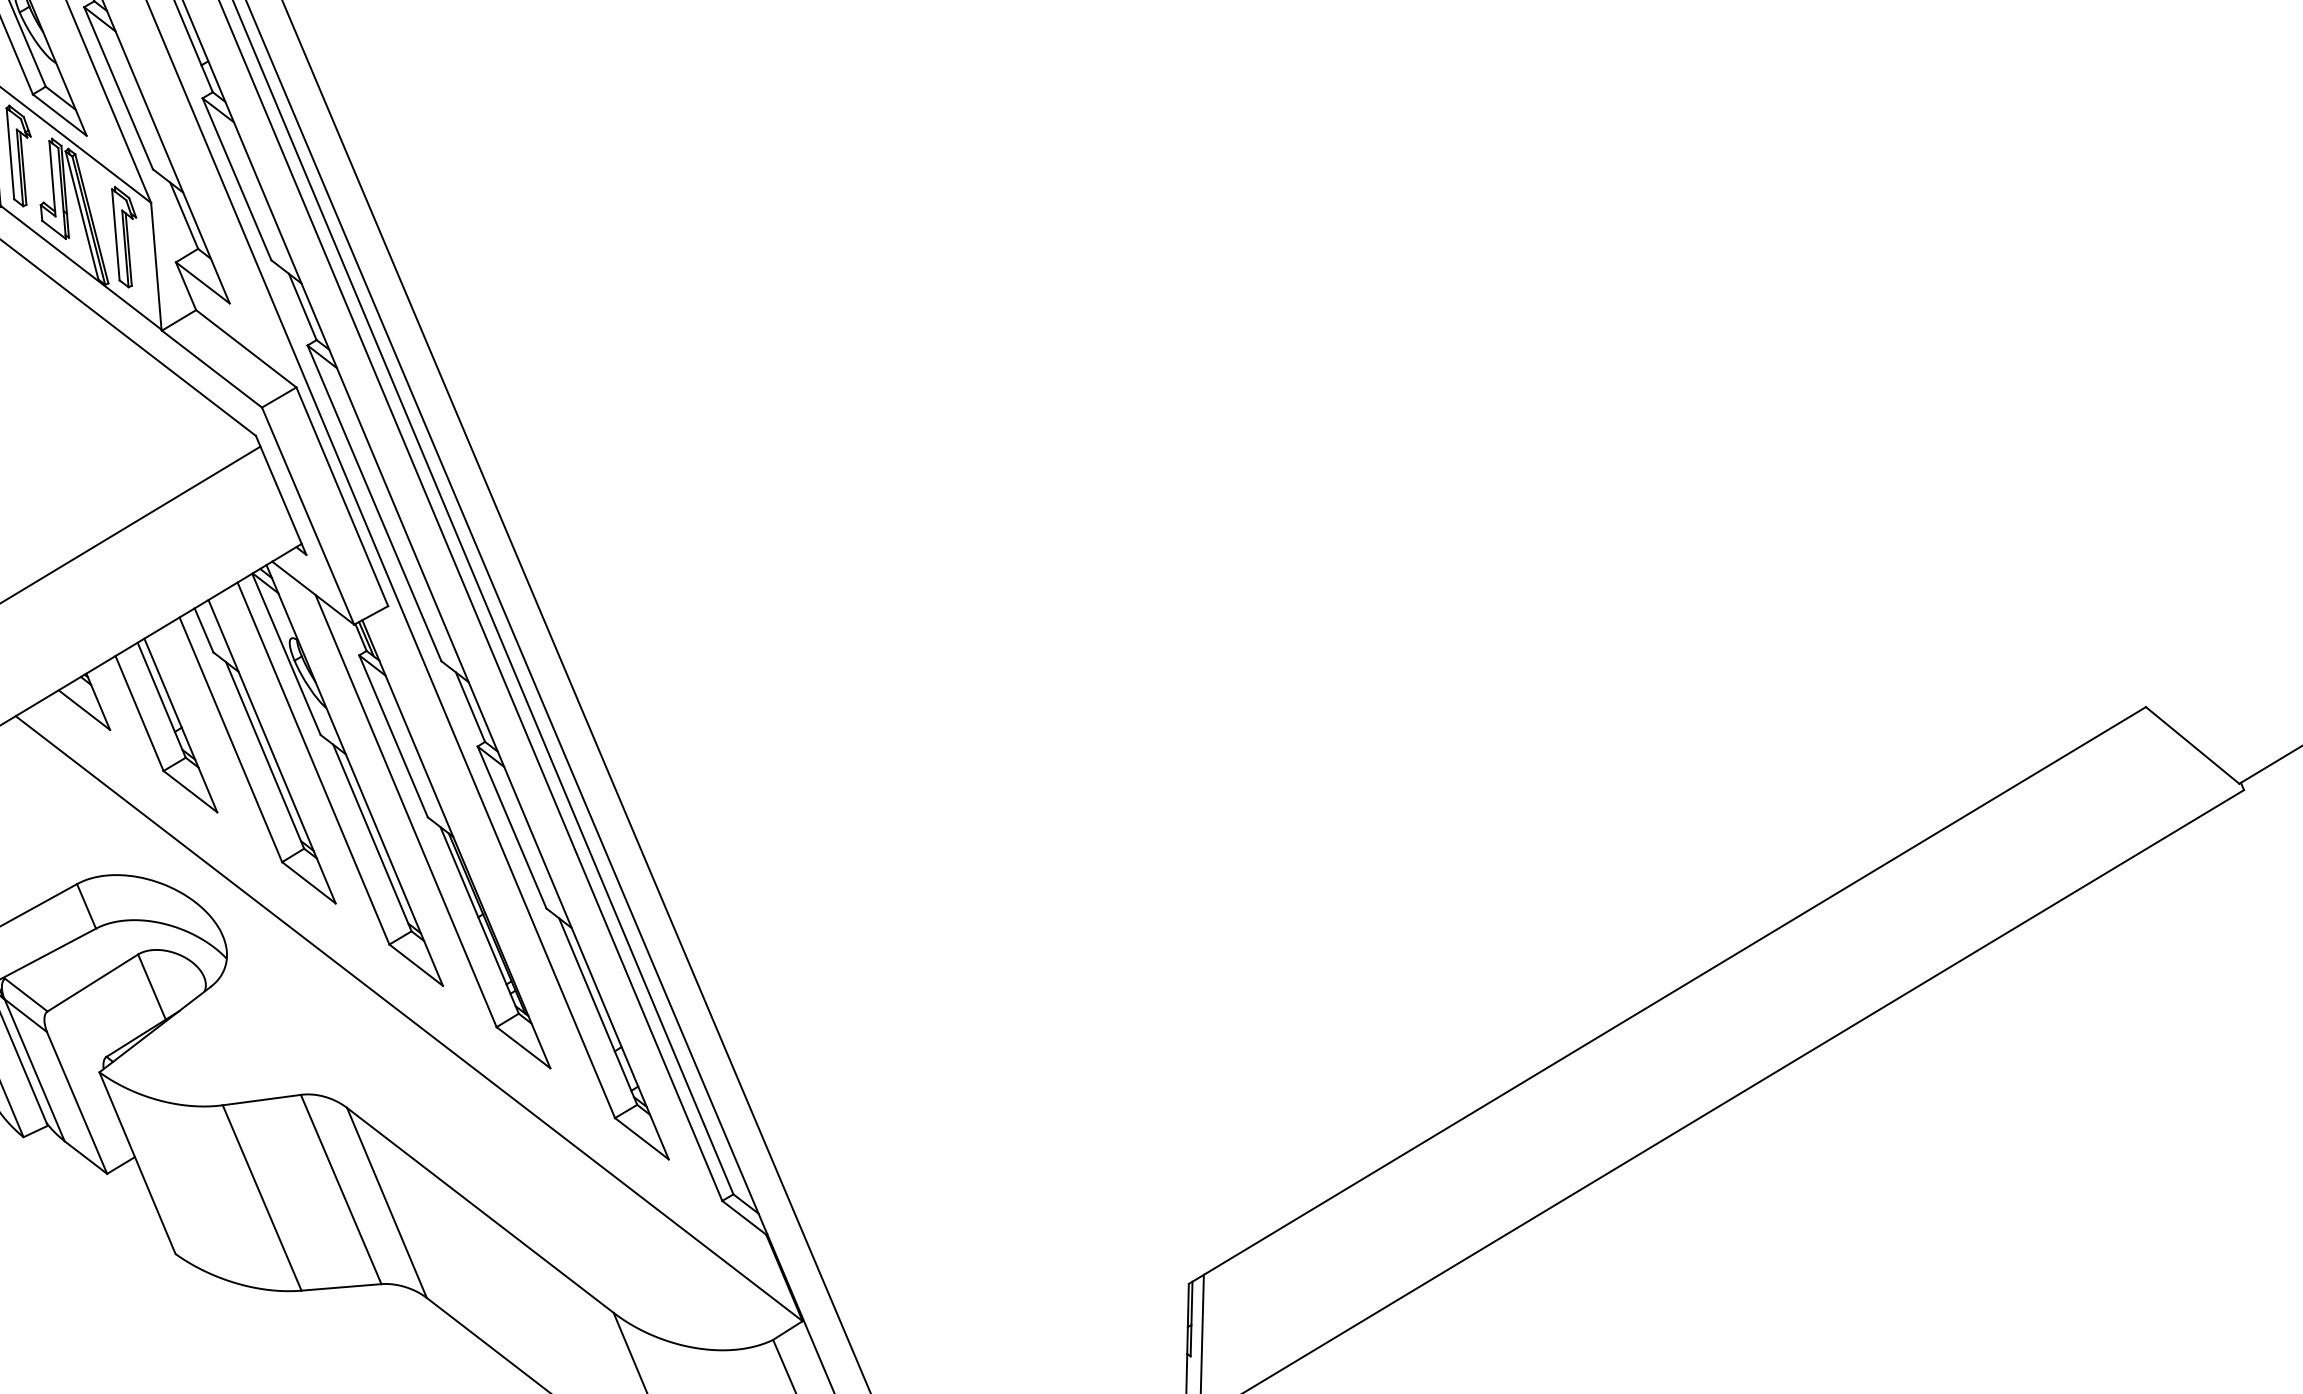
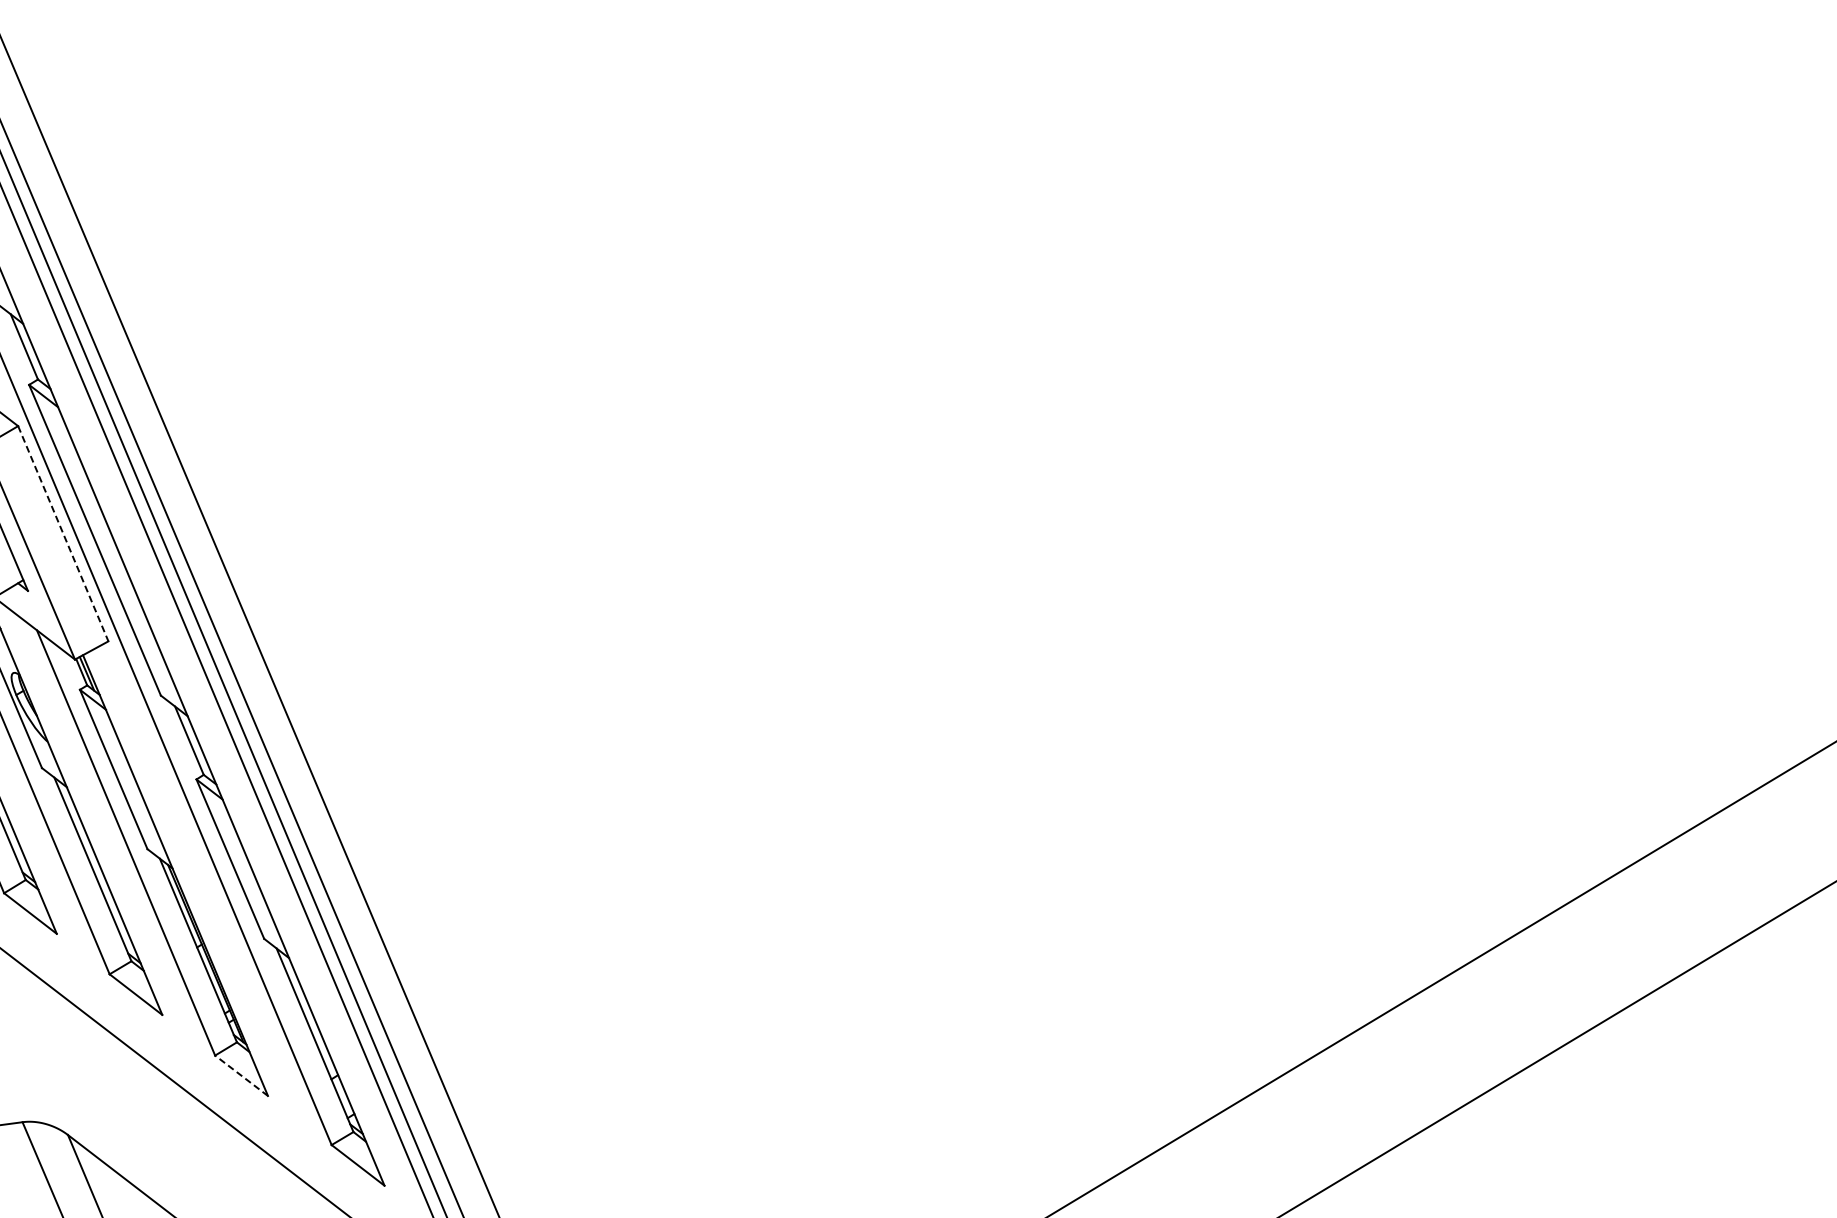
line: (342, 496) -> (63, 533), solid -> dashed
line: (523, 1047) -> (241, 1075), solid -> dashed

